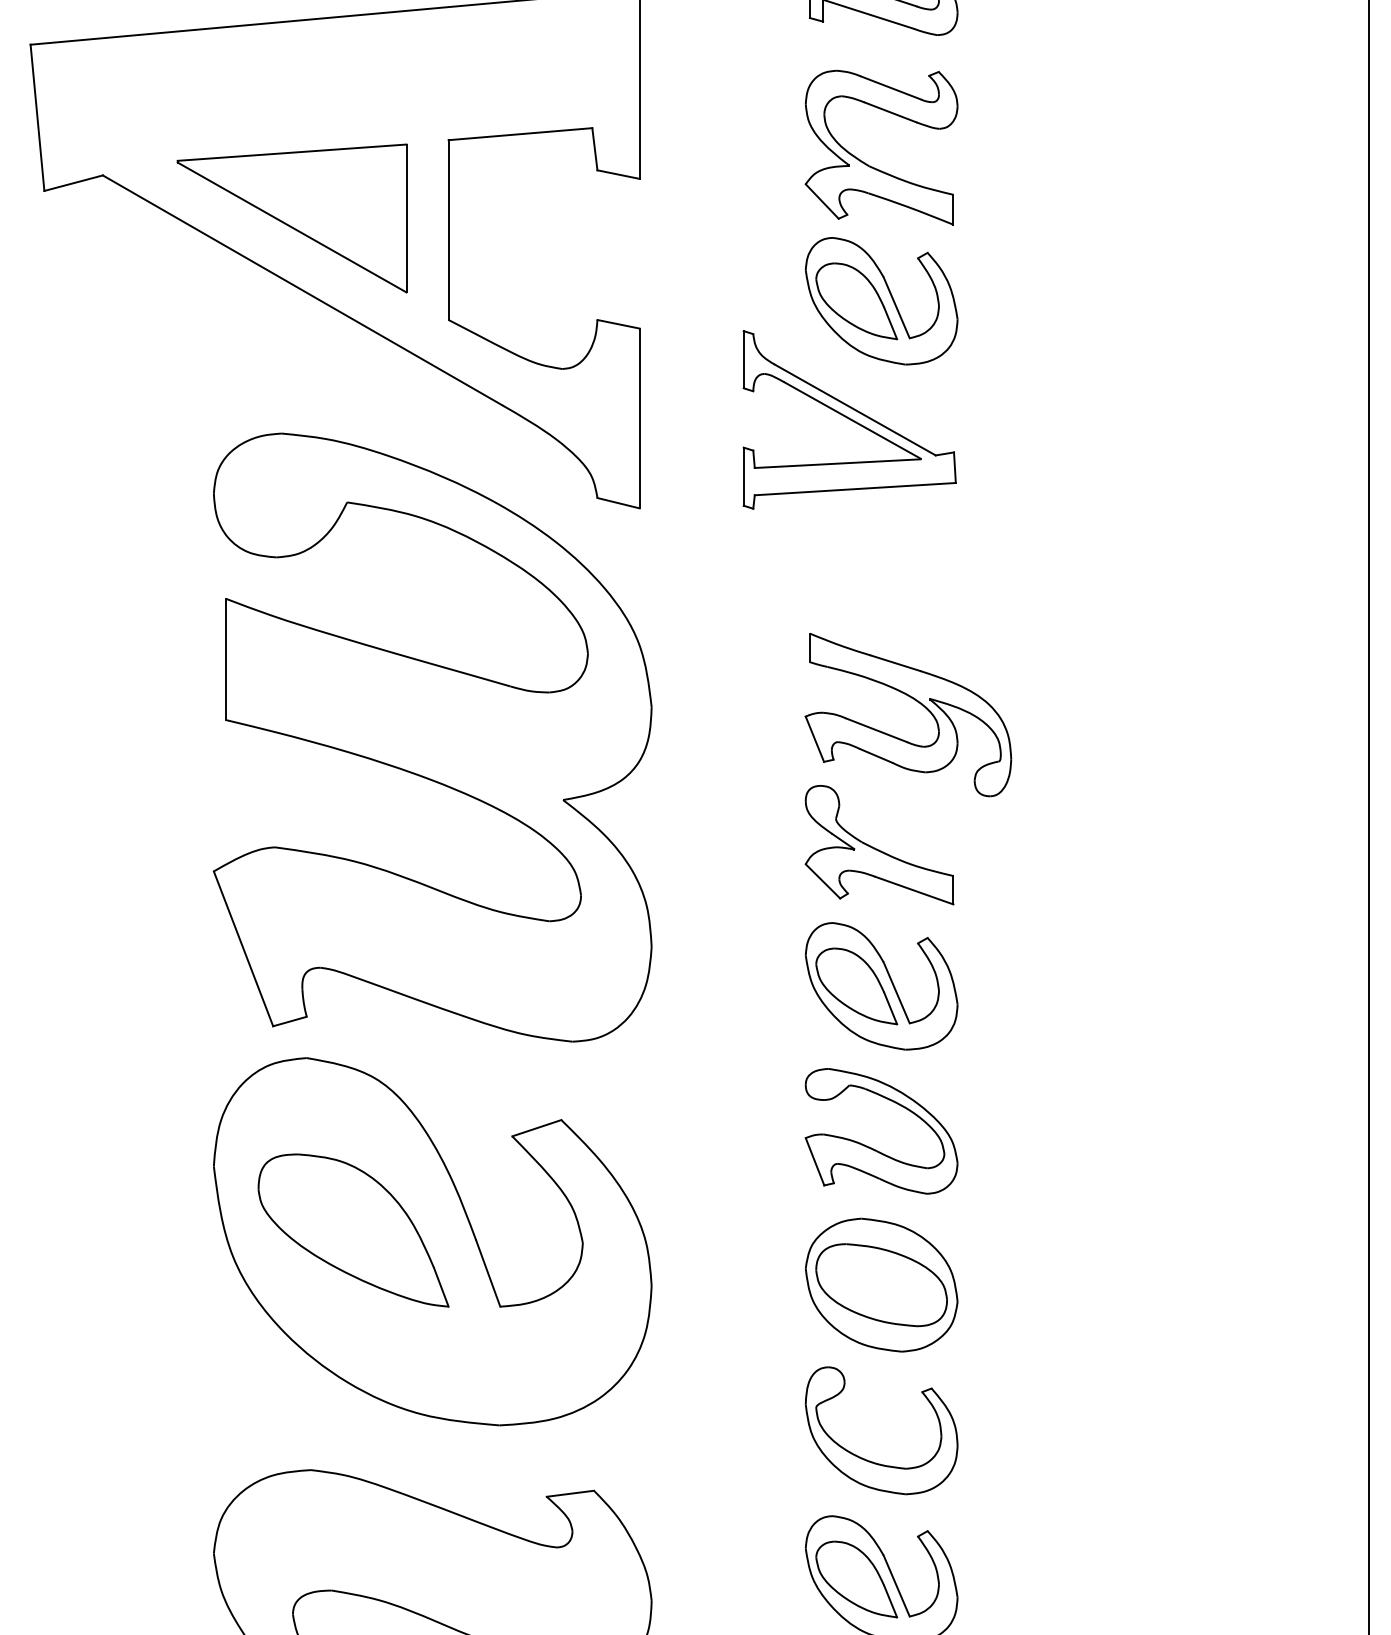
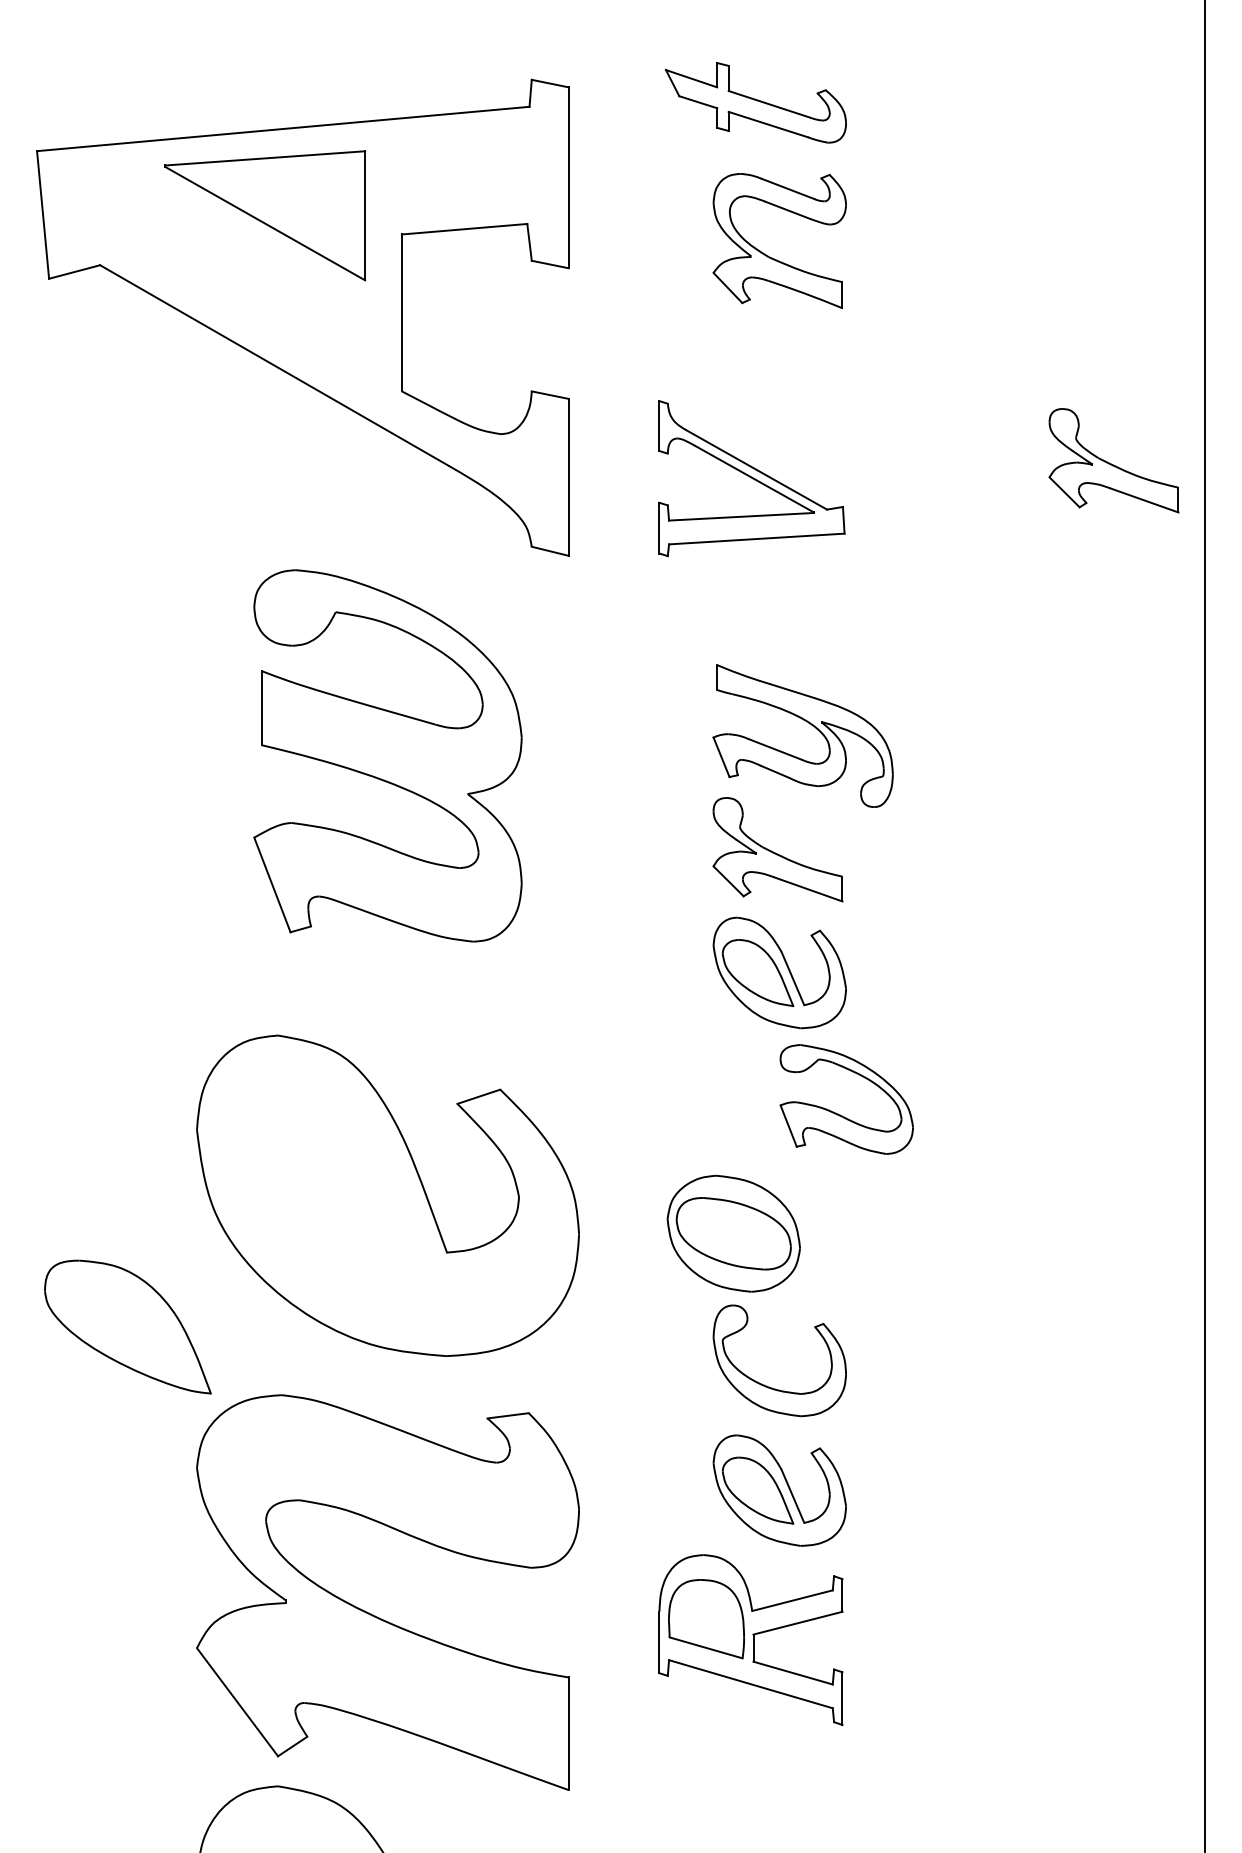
part: (292, 218) -> (265, 215), moved
part: (881, 300) -> (779, 374), removed
part: (1263, 399) -> (1113, 460), added
part: (432, 737) -> (387, 755), size x0.7
part: (872, 1147) -> (838, 1113), moved
part: (353, 1229) -> (127, 1326), moved
part: (881, 1284) -> (733, 1233), moved

